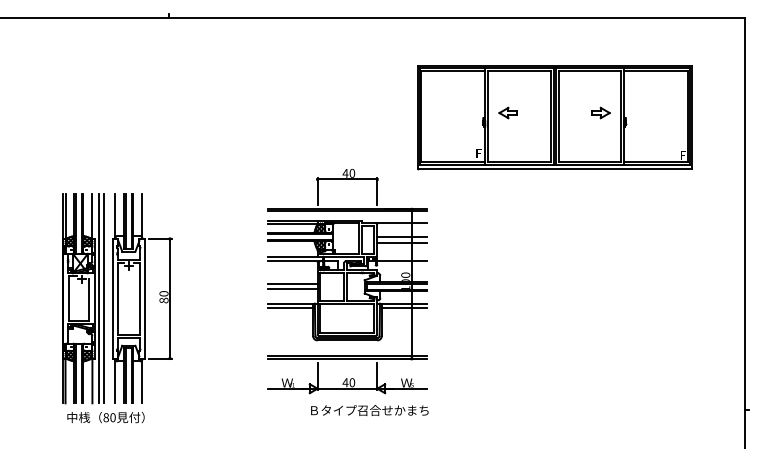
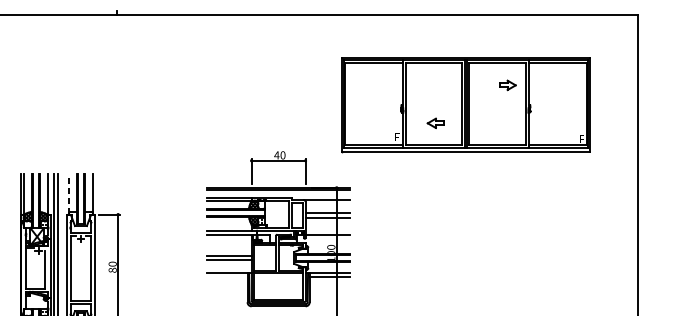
part: (507, 112) -> (435, 122), moved
part: (600, 112) -> (507, 84), moved
line: (115, 215) -> (68, 193), solid -> dashed
line: (290, 308) -> (227, 277), removed

